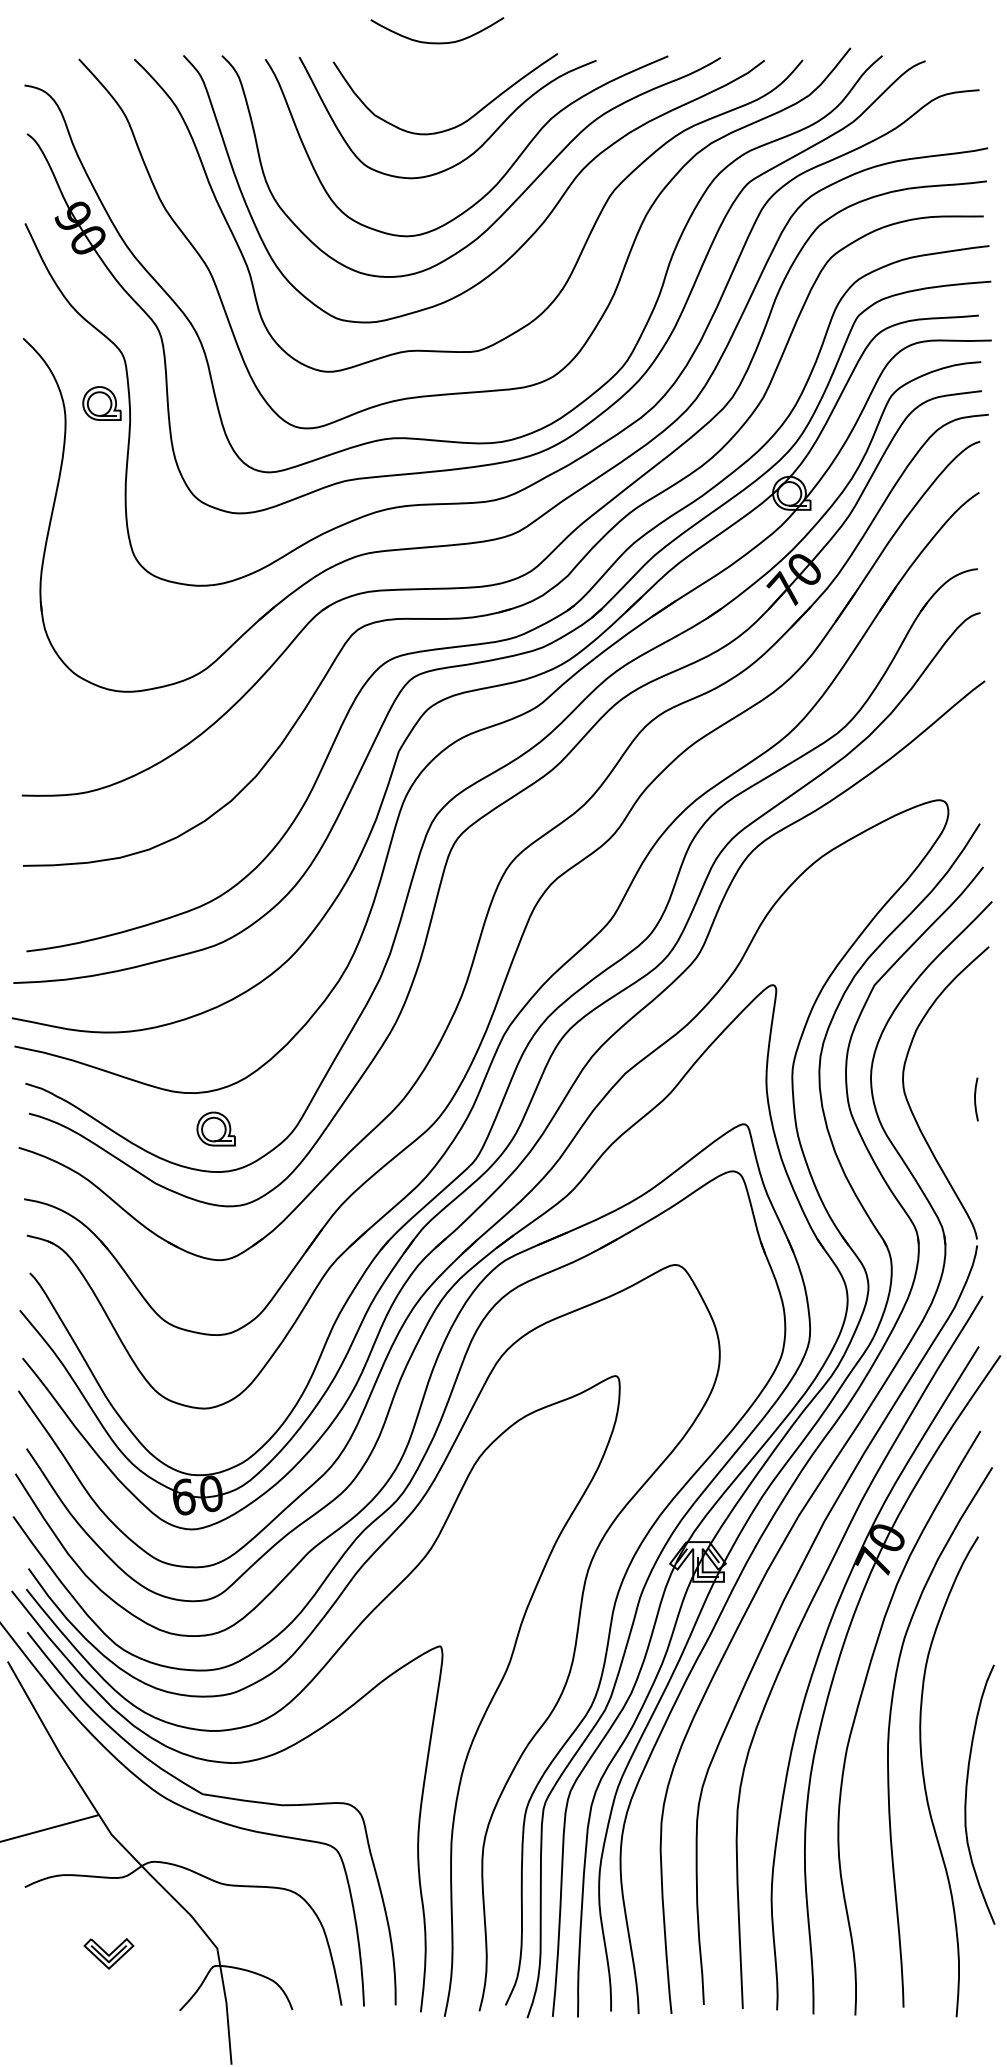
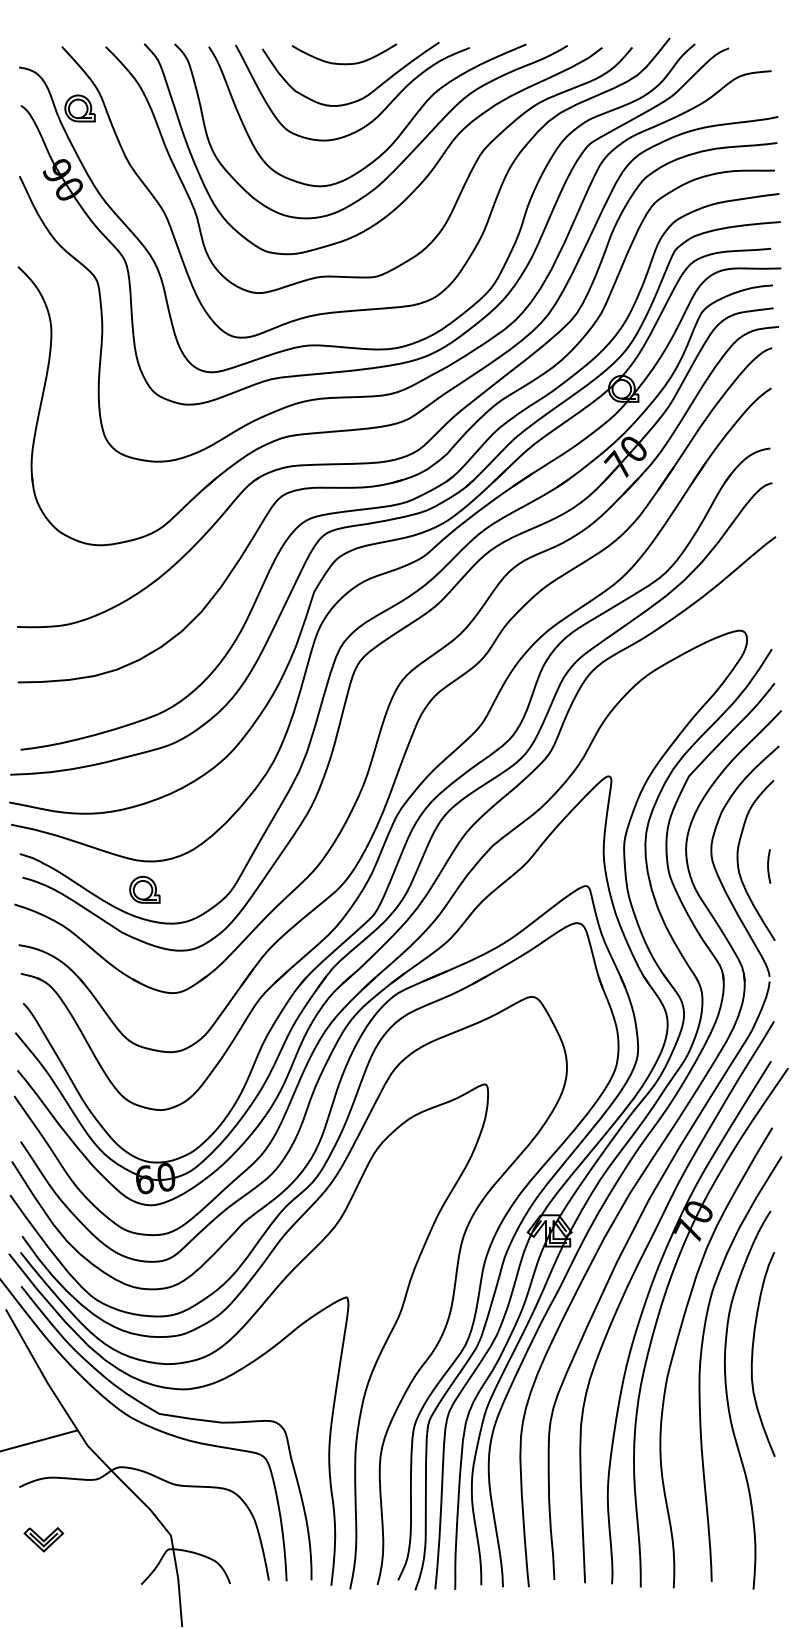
curve: (437, 42) -> (344, 63), moved
part: (101, 403) -> (79, 108), moved
curve: (937, 1091) -> (738, 860), added
part: (215, 1128) -> (144, 889), moved
curve: (967, 1791) -> (753, 1351), moved
part: (108, 1953) -> (43, 1539), moved

